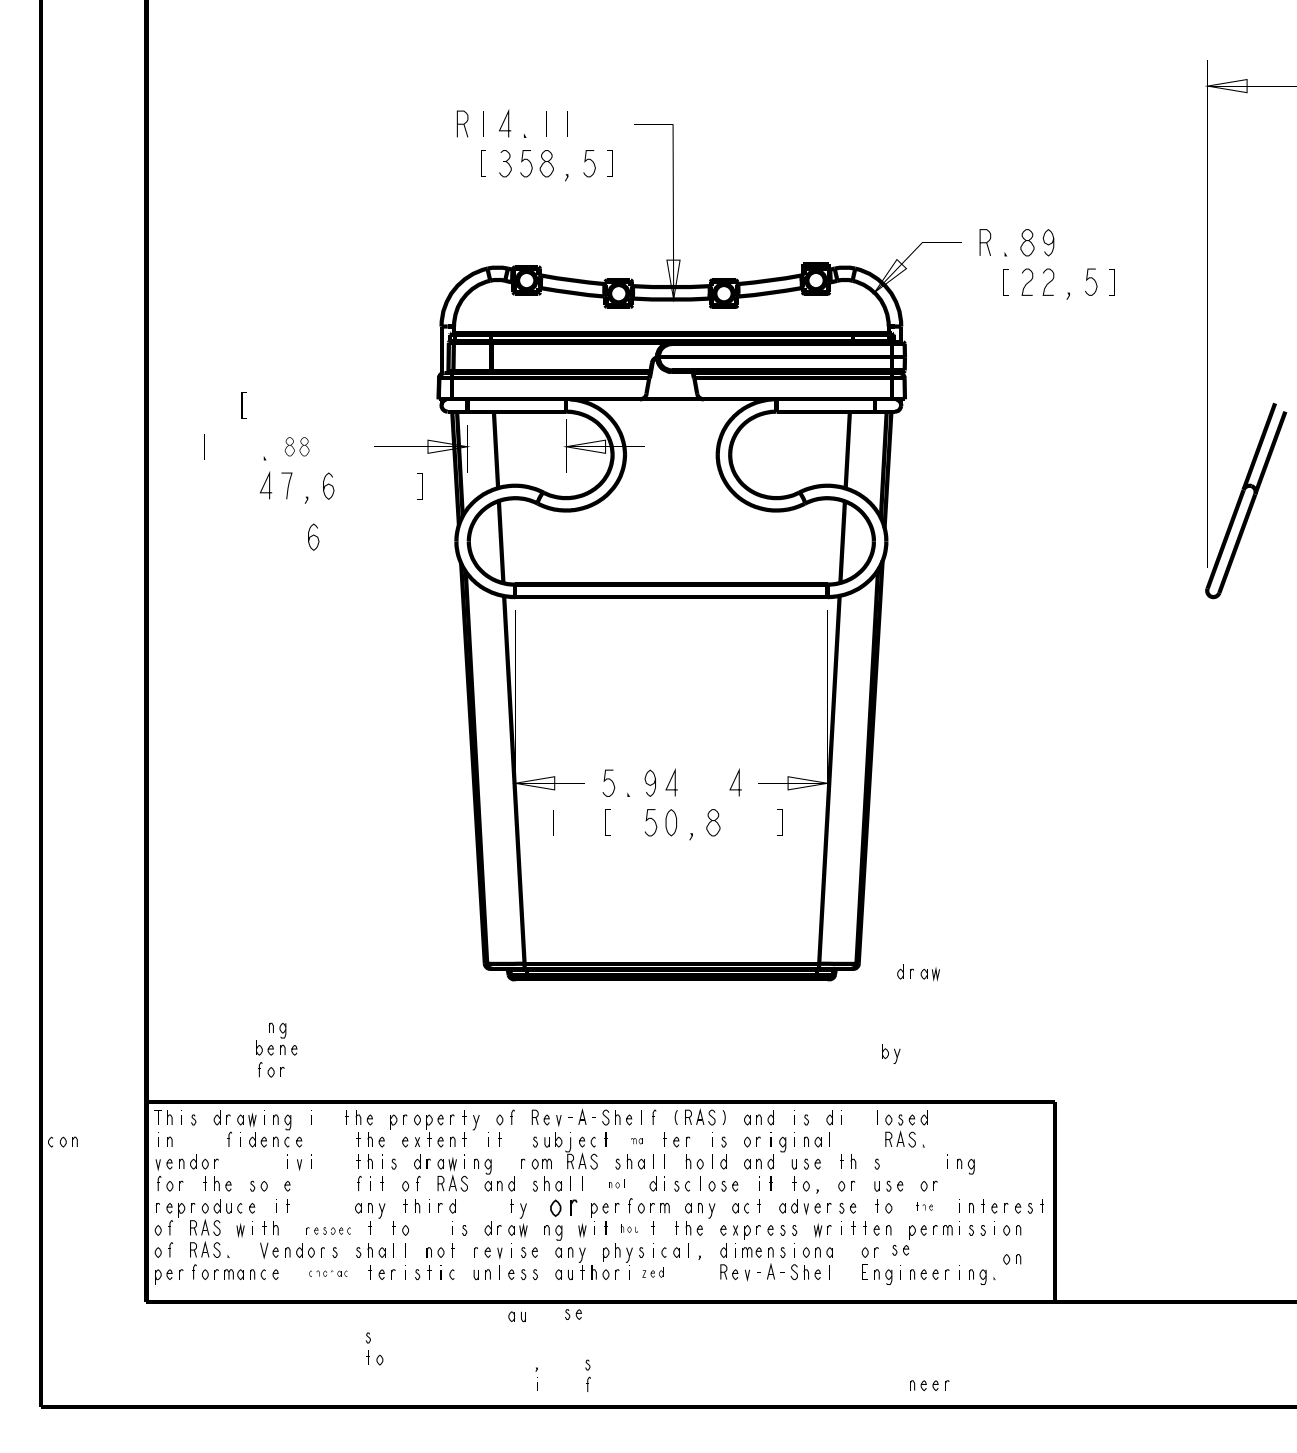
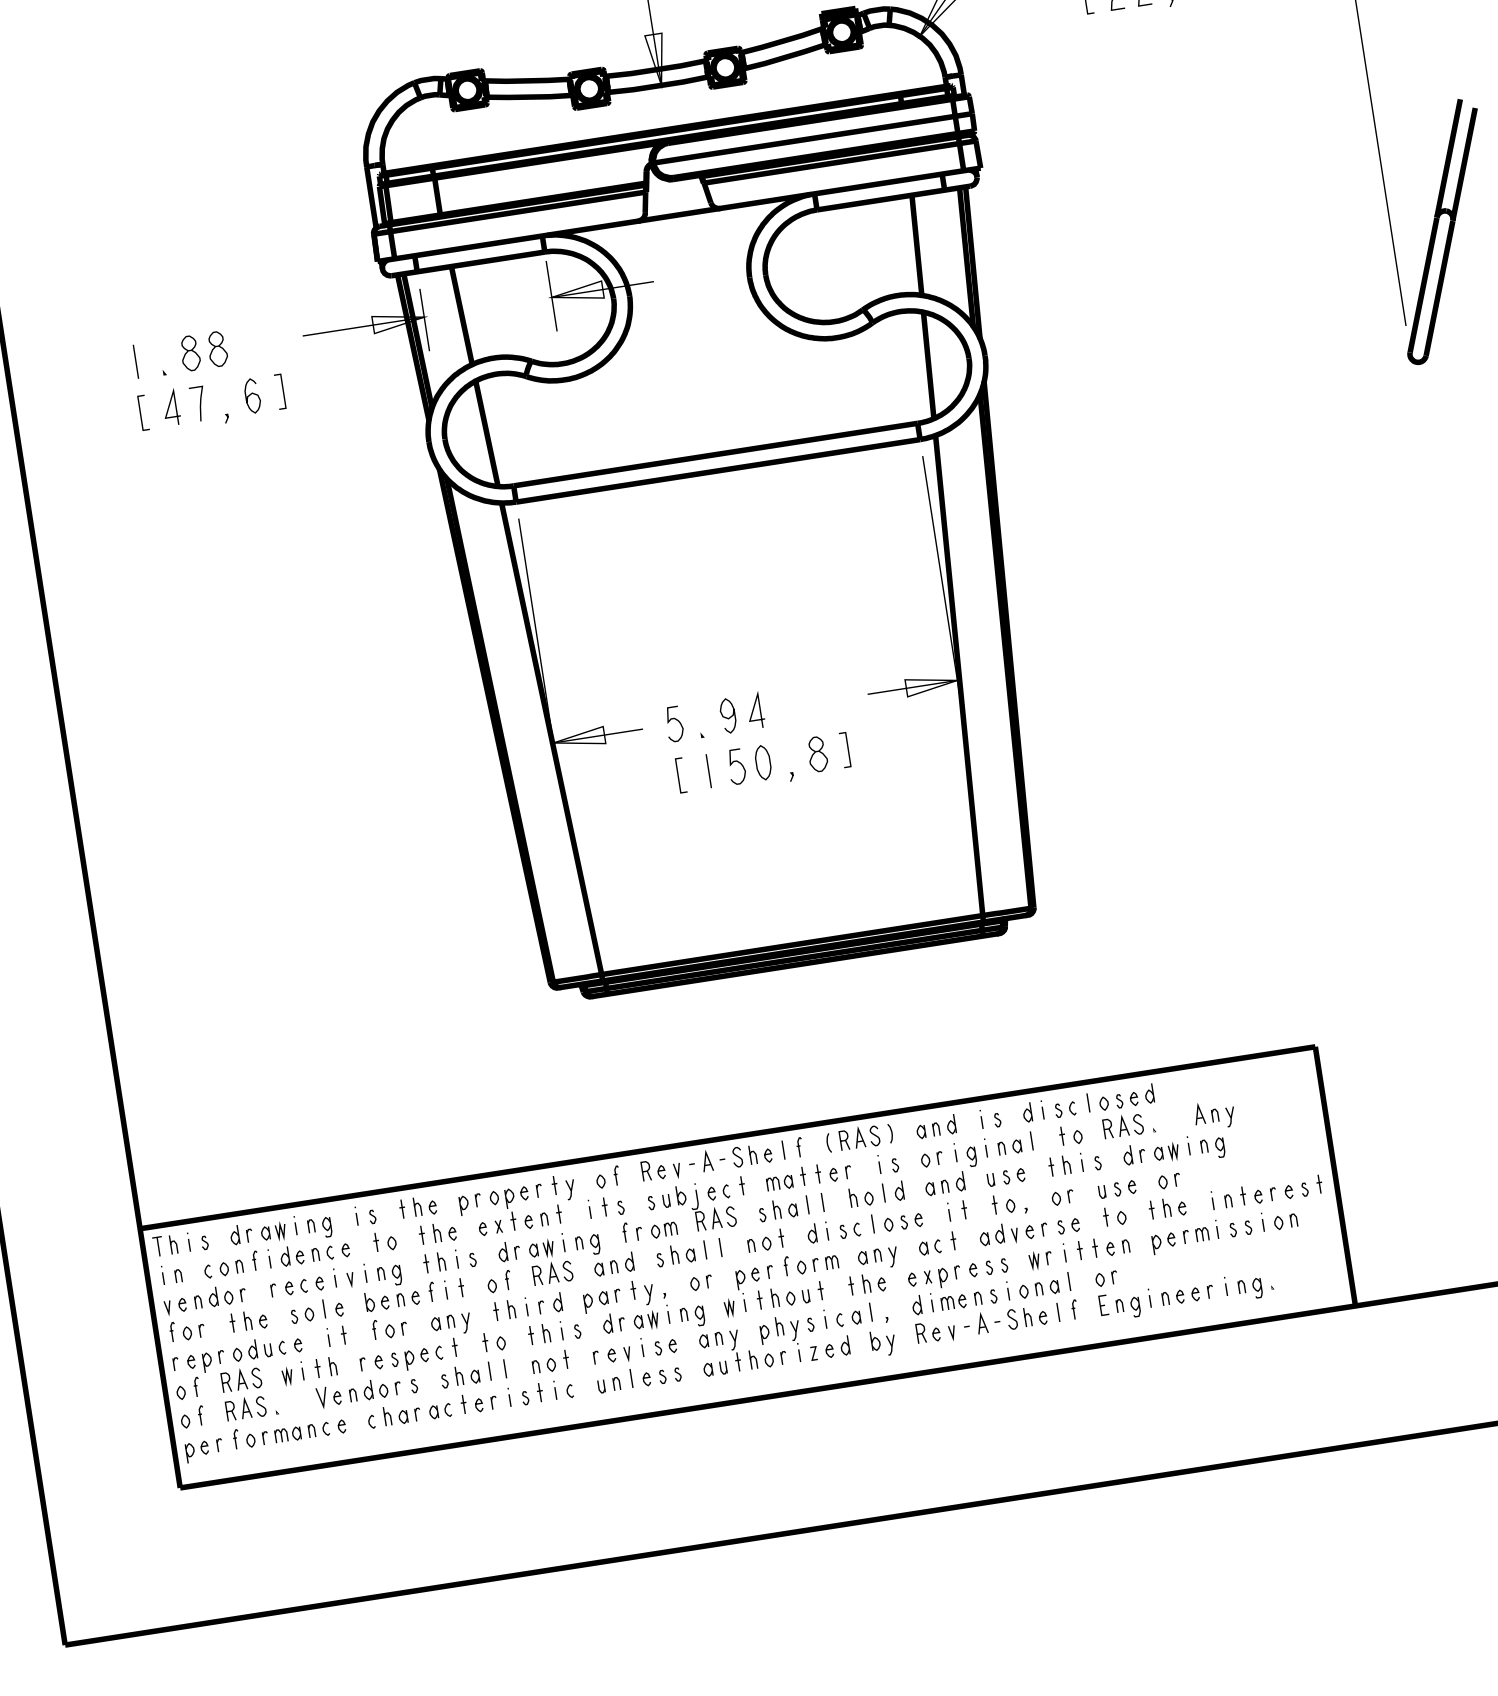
line: (242, 405) -> (141, 413), moved
line: (204, 446) -> (135, 361), moved
part: (296, 446) -> (203, 351), size x1.43
line: (422, 486) -> (283, 391), moved
curve: (313, 535) -> (242, 462), removed
line: (734, 781) -> (836, 696), removed
line: (553, 822) -> (709, 770), moved
line: (782, 822) -> (848, 749), moved
part: (918, 972) -> (1151, 1152), moved
part: (276, 1049) -> (392, 1300), moved
part: (891, 1053) -> (883, 1342), moved
part: (639, 1139) -> (785, 1178), size x1.67
part: (62, 1141) -> (223, 1268), moved
part: (859, 1141) -> (1070, 1137), added
part: (970, 1141) -> (1214, 1115), added
part: (263, 1169) -> (305, 1292), added
part: (617, 1183) -> (765, 1240), size x1.67
part: (924, 1206) -> (1167, 1208), size x1.67
part: (563, 1208) -> (701, 1283), size x0.62
part: (487, 1210) -> (603, 1301), added
part: (435, 1228) -> (539, 1334), added
part: (629, 1228) -> (790, 1295), size x1.67
part: (328, 1232) -> (401, 1361), size x1.43
part: (900, 1250) -> (1145, 1270), removed
part: (1012, 1259) -> (1292, 1259), removed
part: (842, 1261) -> (1072, 1296), added
part: (328, 1272) -> (409, 1413), size x1.67
part: (652, 1272) -> (828, 1348), size x1.43
part: (573, 1314) -> (735, 1418), removed
part: (516, 1316) -> (661, 1432), removed
part: (368, 1350) -> (375, 1233), moved
part: (587, 1375) -> (622, 1221), moved
part: (536, 1378) -> (666, 1307), moved
part: (929, 1385) -> (1209, 1439), removed

